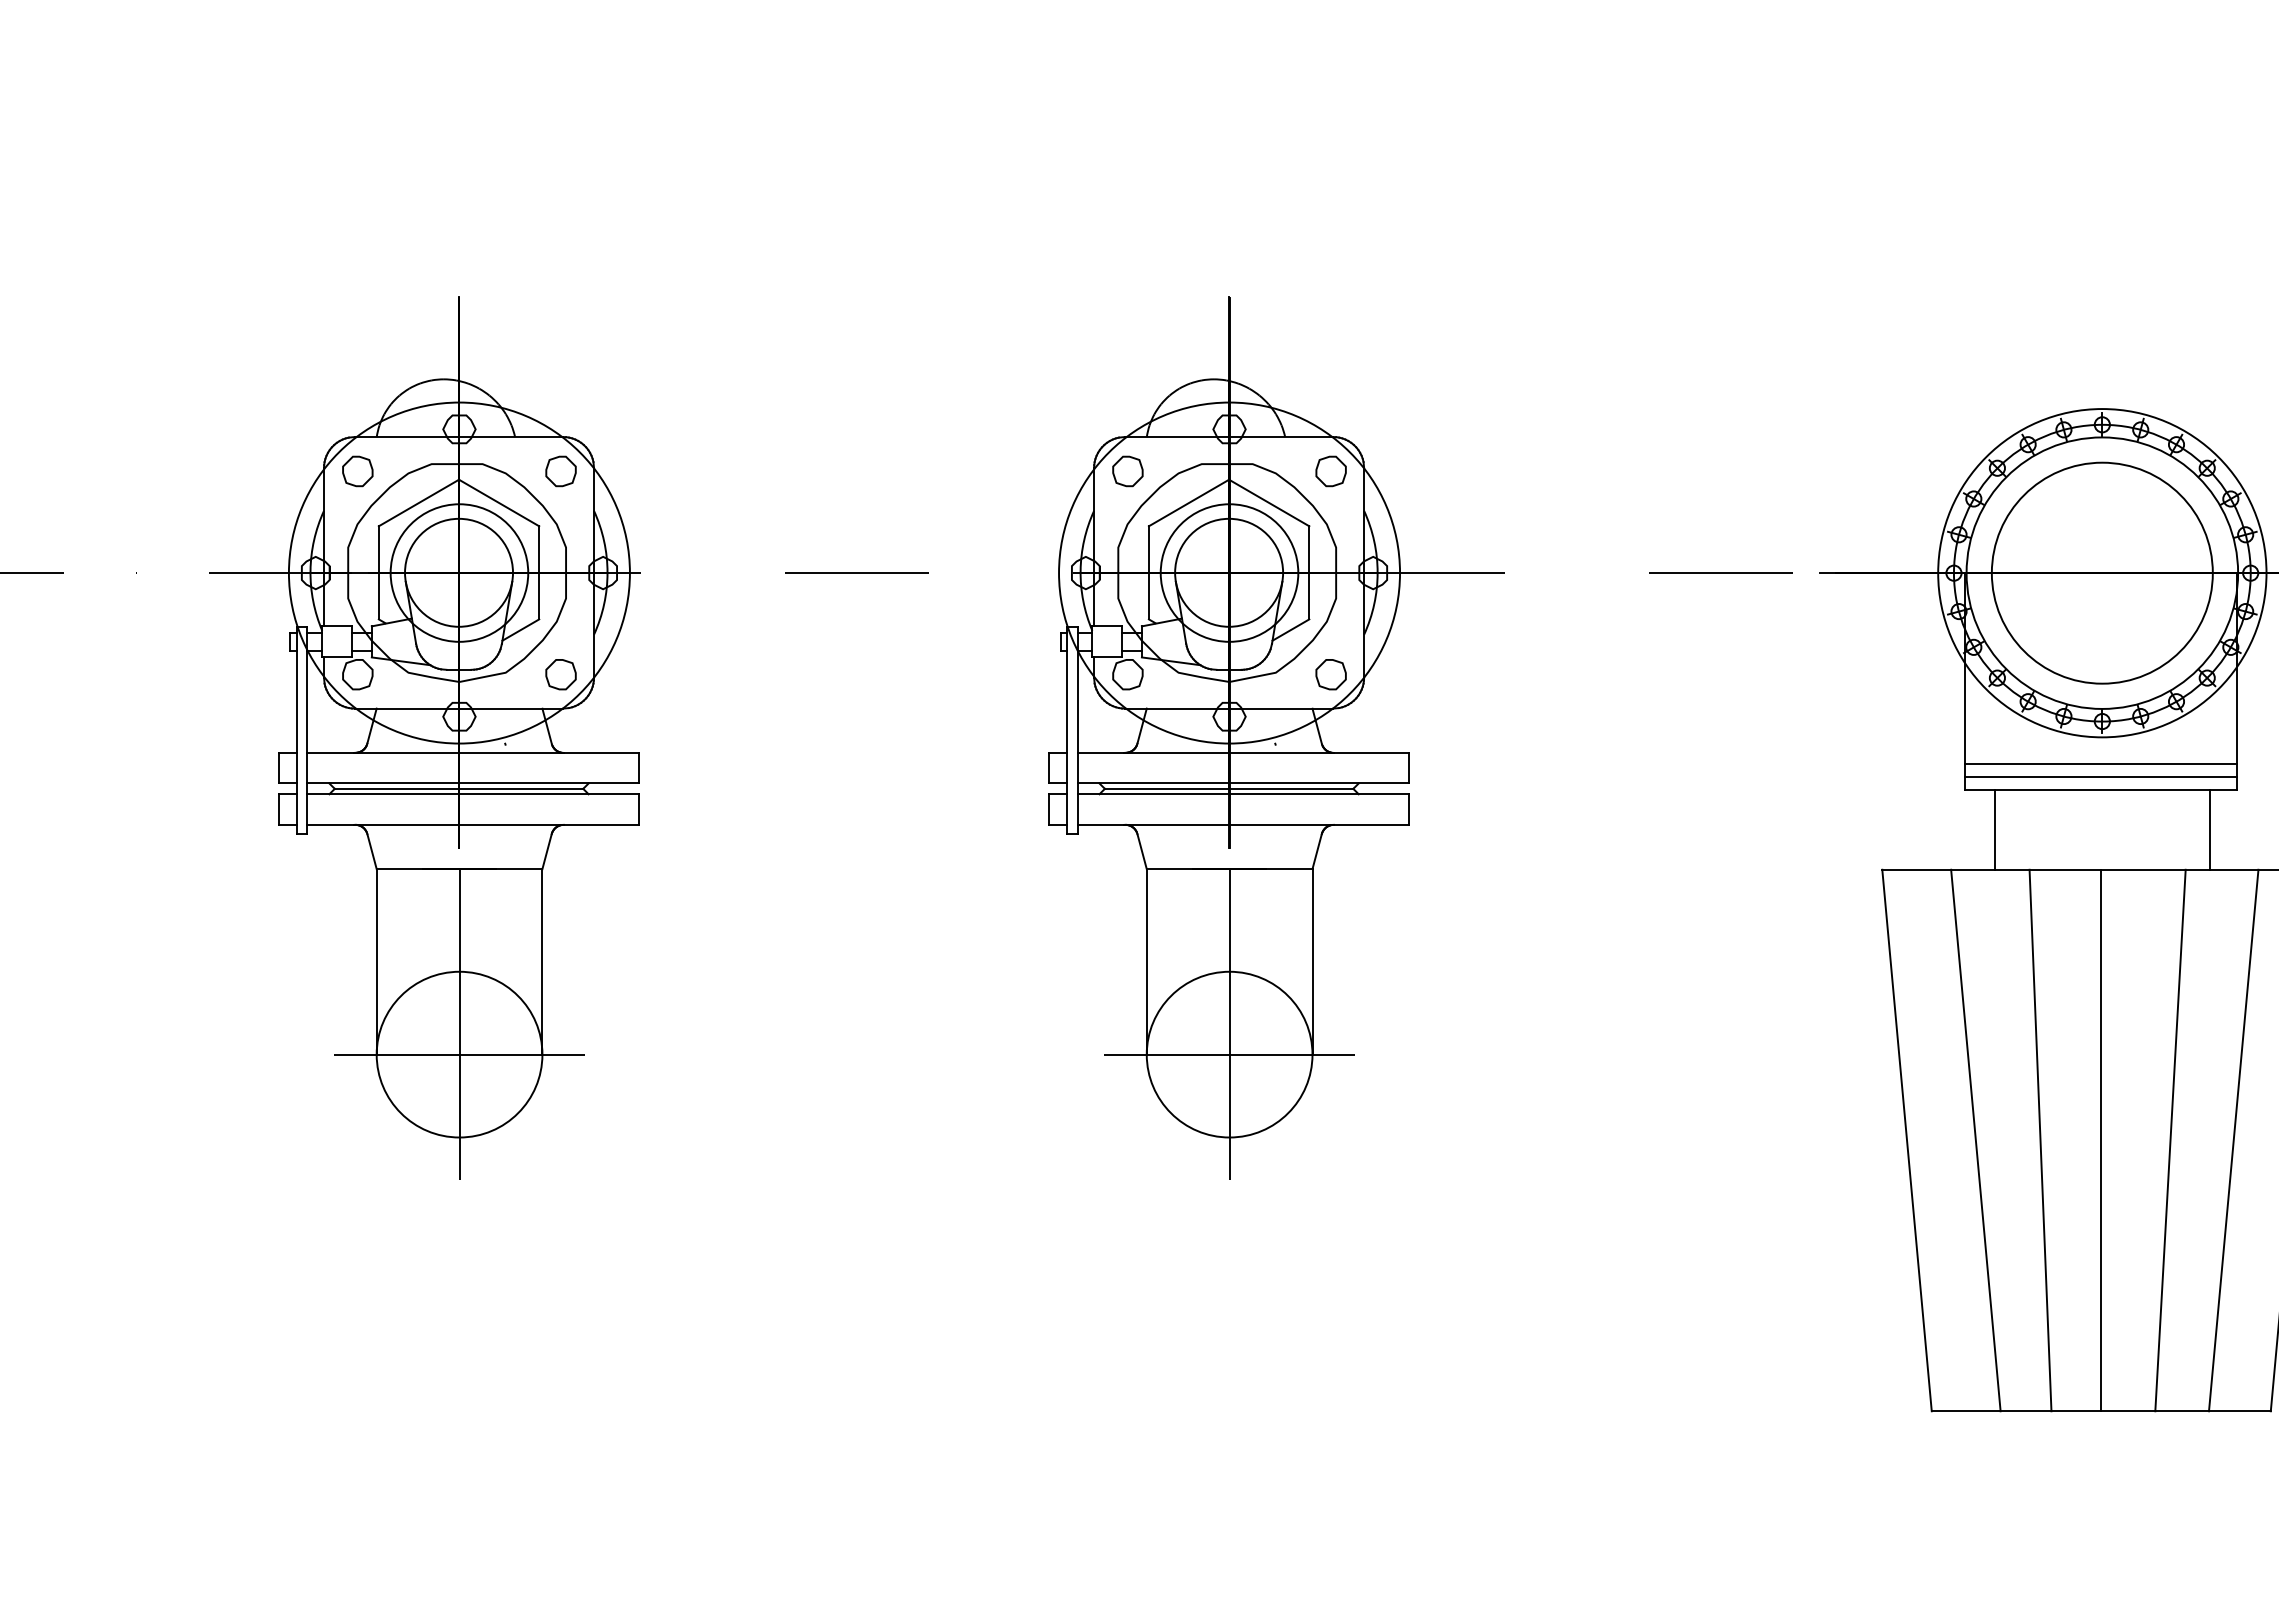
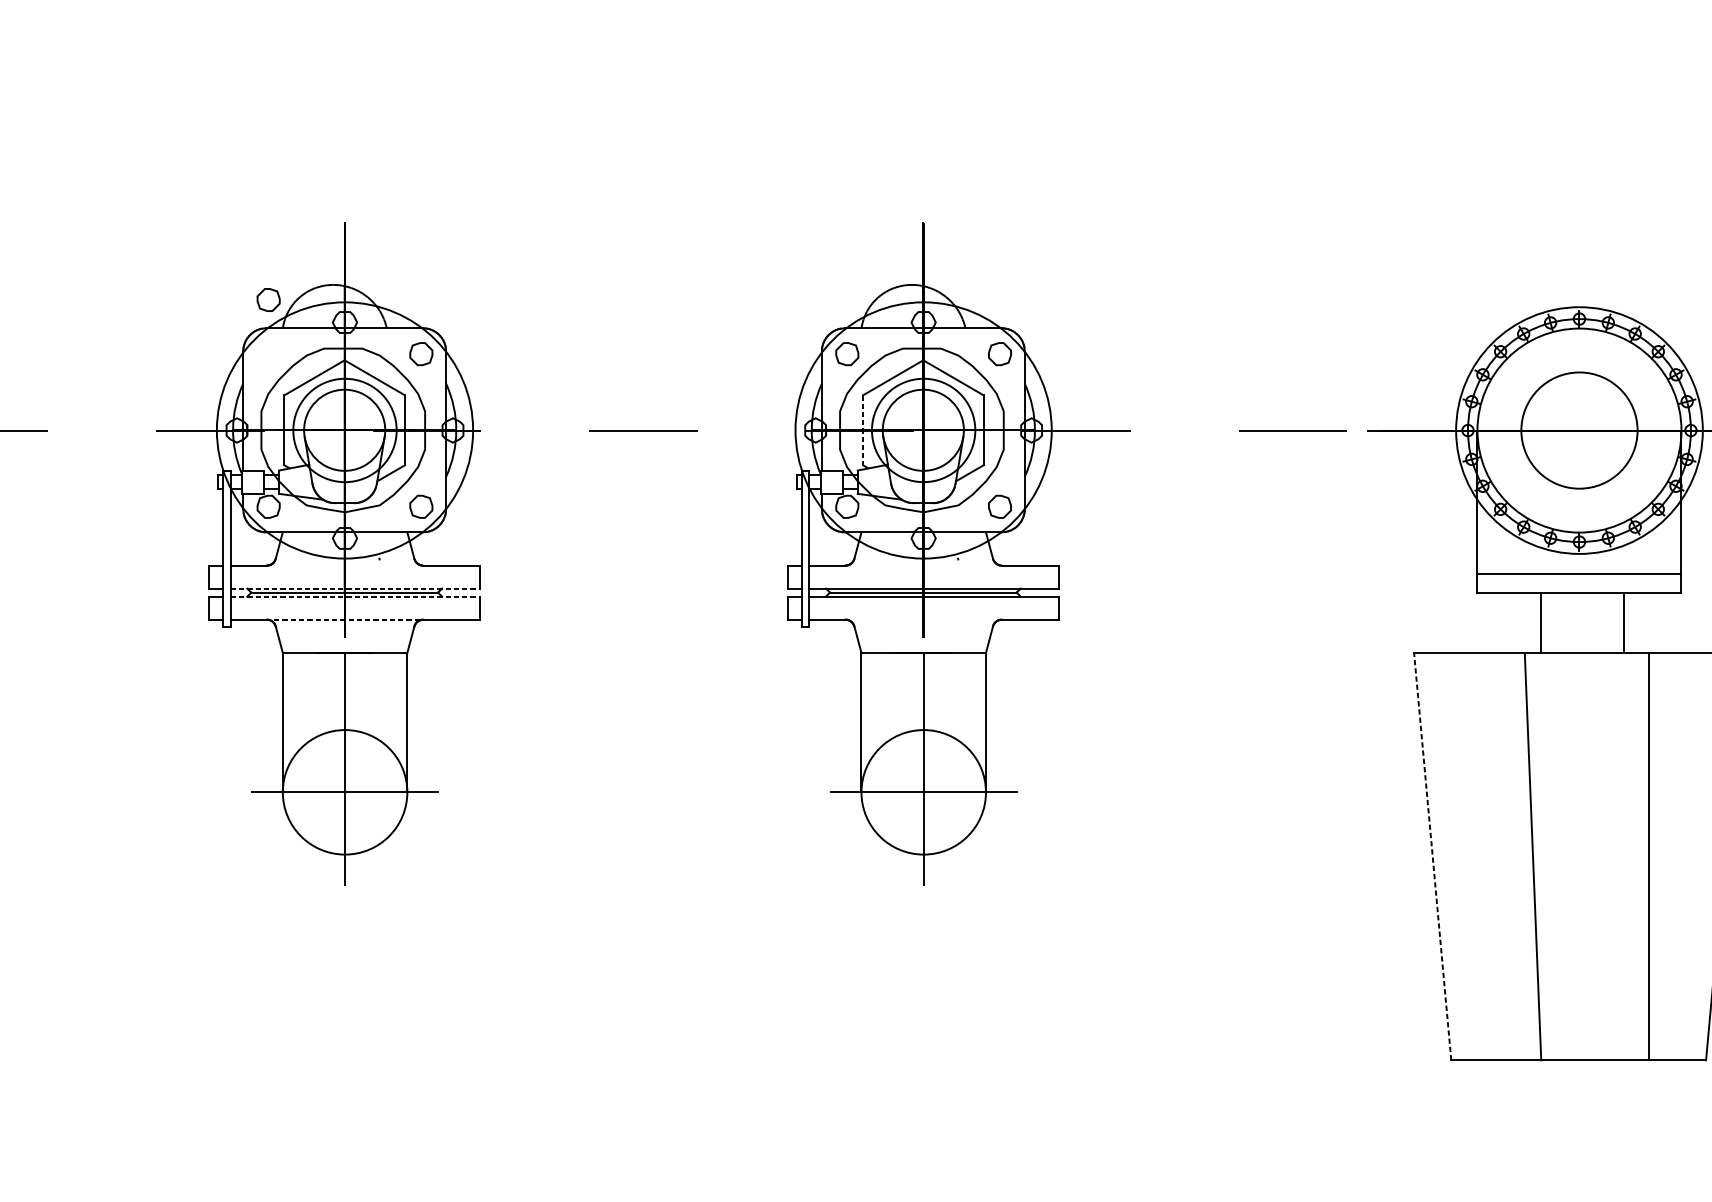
part: (357, 471) -> (268, 300), moved
line: (1148, 572) -> (862, 430), solid -> dashed
circle: (2101, 572) -> (1578, 430), size x0.7
line: (458, 752) -> (344, 565), removed
line: (1228, 752) -> (922, 565), removed
line: (2100, 776) -> (1578, 583), removed
line: (473, 783) -> (355, 588), solid -> dashed
line: (473, 794) -> (355, 596), solid -> dashed
line: (459, 824) -> (345, 619), solid -> dashed
line: (1228, 824) -> (922, 619), removed
line: (1994, 829) -> (1541, 623), moved
line: (2209, 829) -> (1623, 623), moved
line: (1907, 1140) -> (1433, 856), solid -> dashed
line: (1975, 1140) -> (1484, 856), removed
line: (2101, 1140) -> (1648, 856), moved
line: (2170, 1140) -> (1630, 856), removed
line: (2233, 1140) -> (1678, 856), removed

